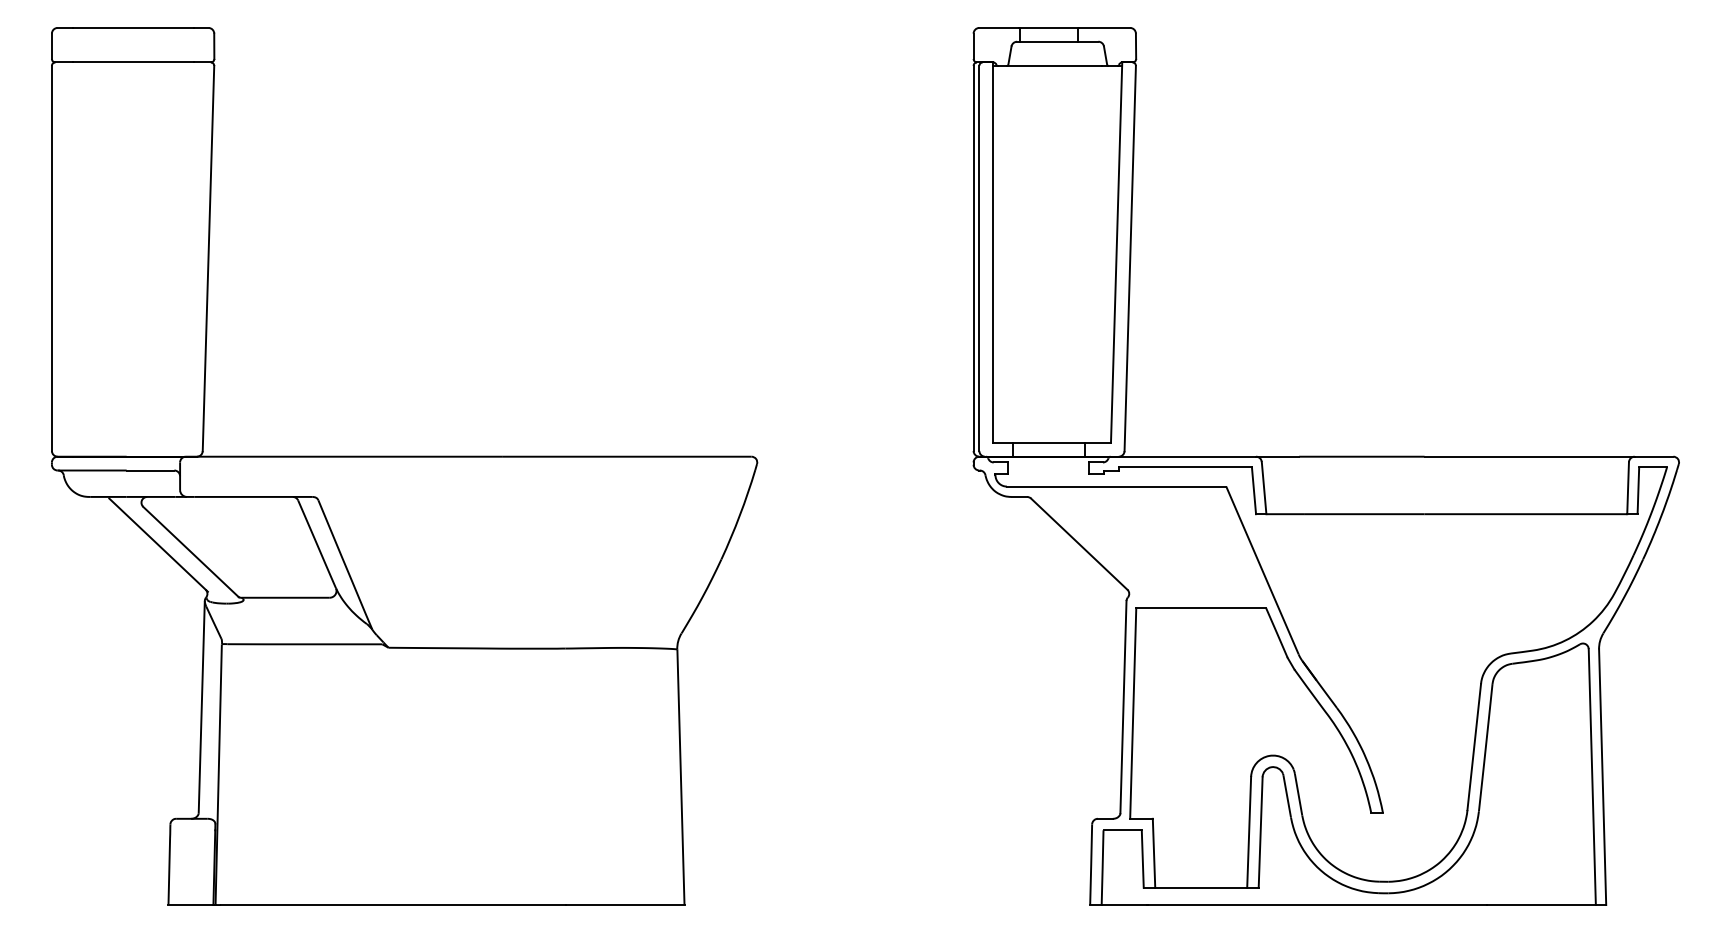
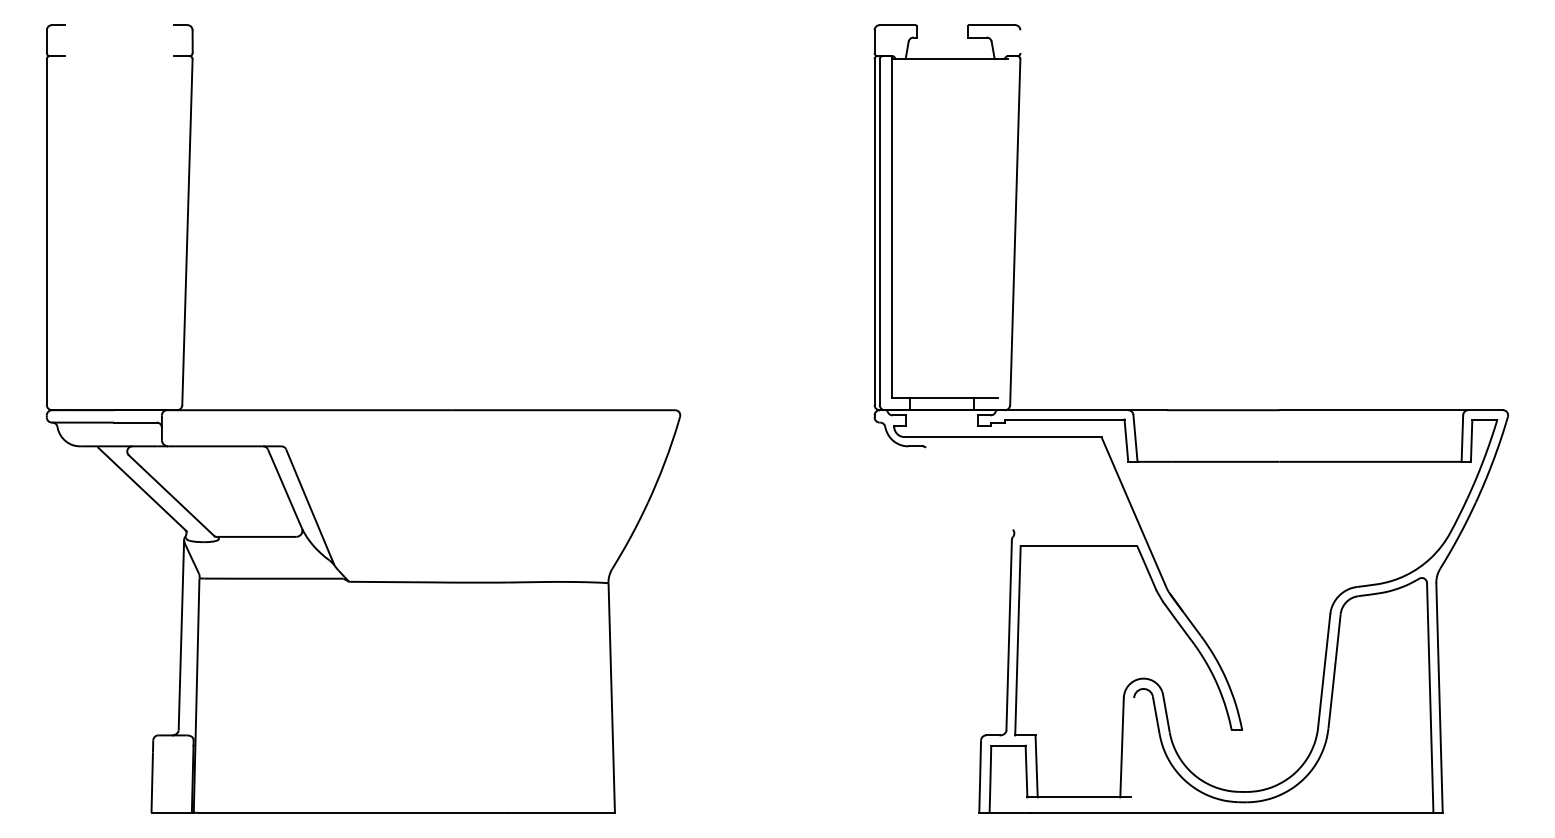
line: (132, 27) -> (119, 24), removed
line: (1048, 27) -> (941, 24), removed
line: (1048, 41) -> (941, 37), removed
line: (1135, 45) -> (1019, 40), removed
line: (132, 62) -> (119, 56), removed
line: (1116, 252) -> (1002, 226), removed
line: (1079, 543) -> (969, 488), removed
line: (1260, 832) -> (1132, 747), removed

